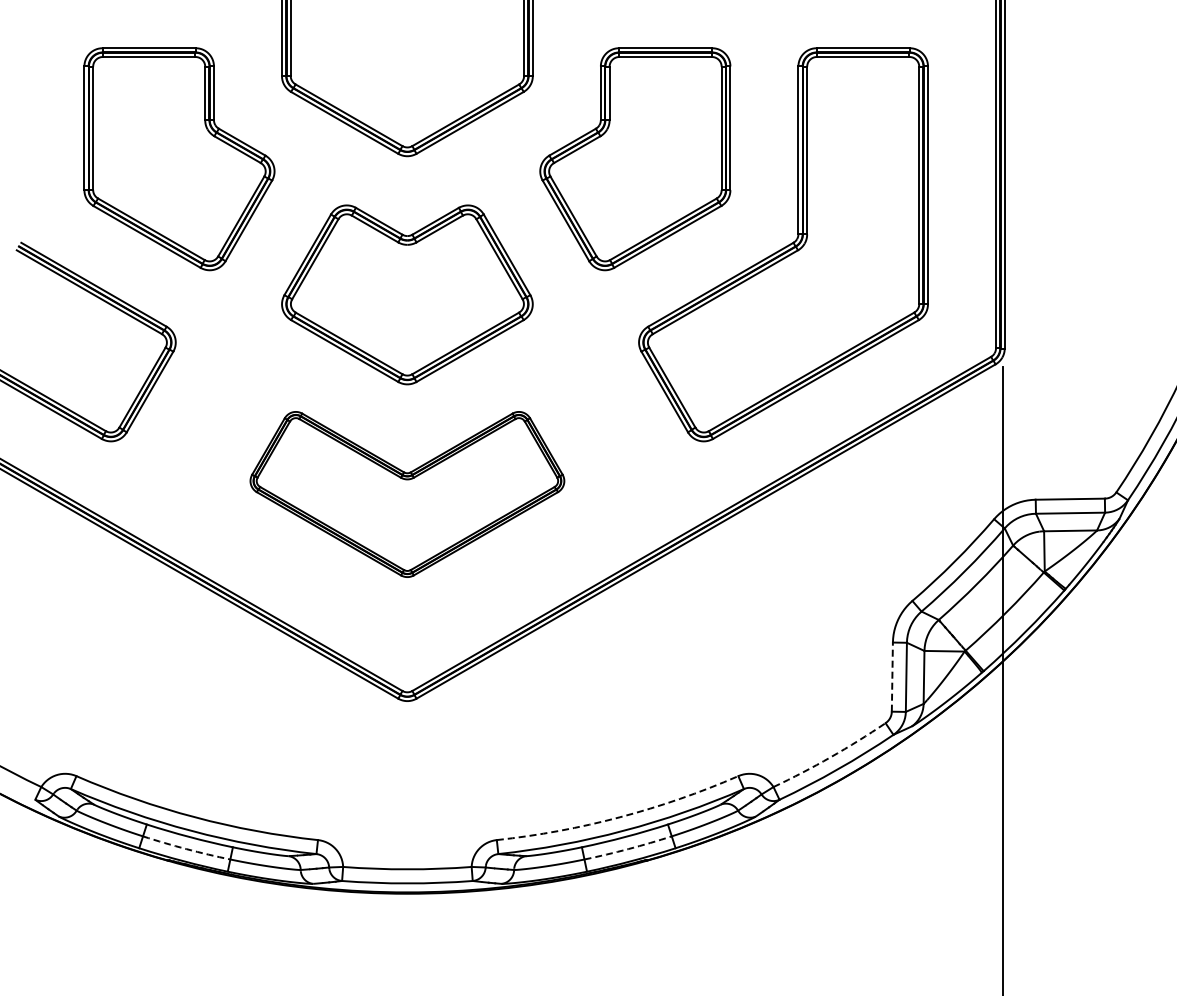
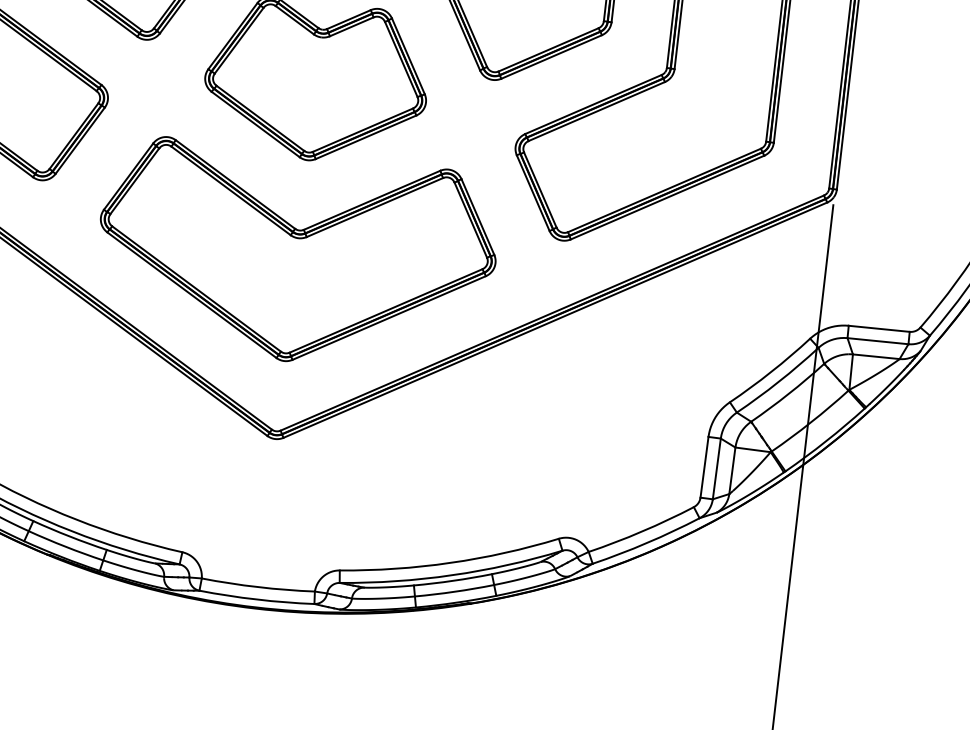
part: (407, 494) -> (296, 257), size x1.43
line: (892, 677) -> (704, 467), dashed -> solid
arc: (830, 757) -> (641, 531), dashed -> solid
arc: (620, 817) -> (450, 563), dashed -> solid
arc: (186, 849) -> (65, 547), dashed -> solid
arc: (628, 849) -> (454, 592), dashed -> solid

